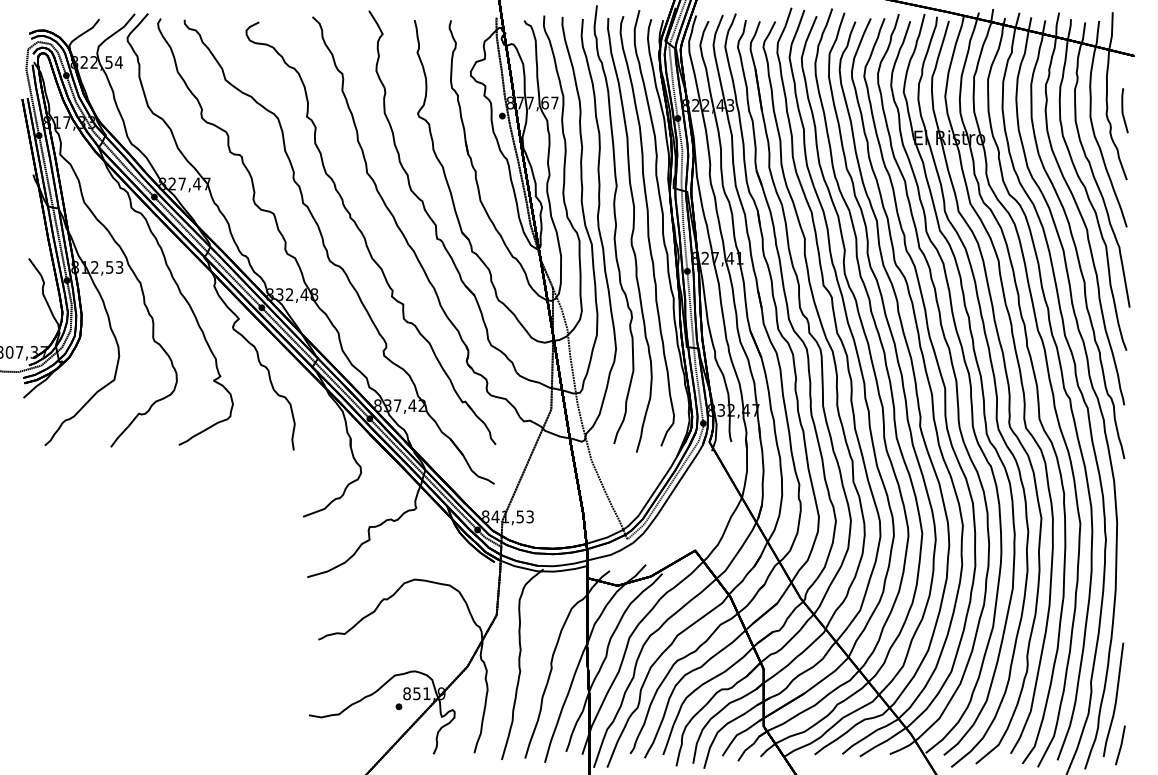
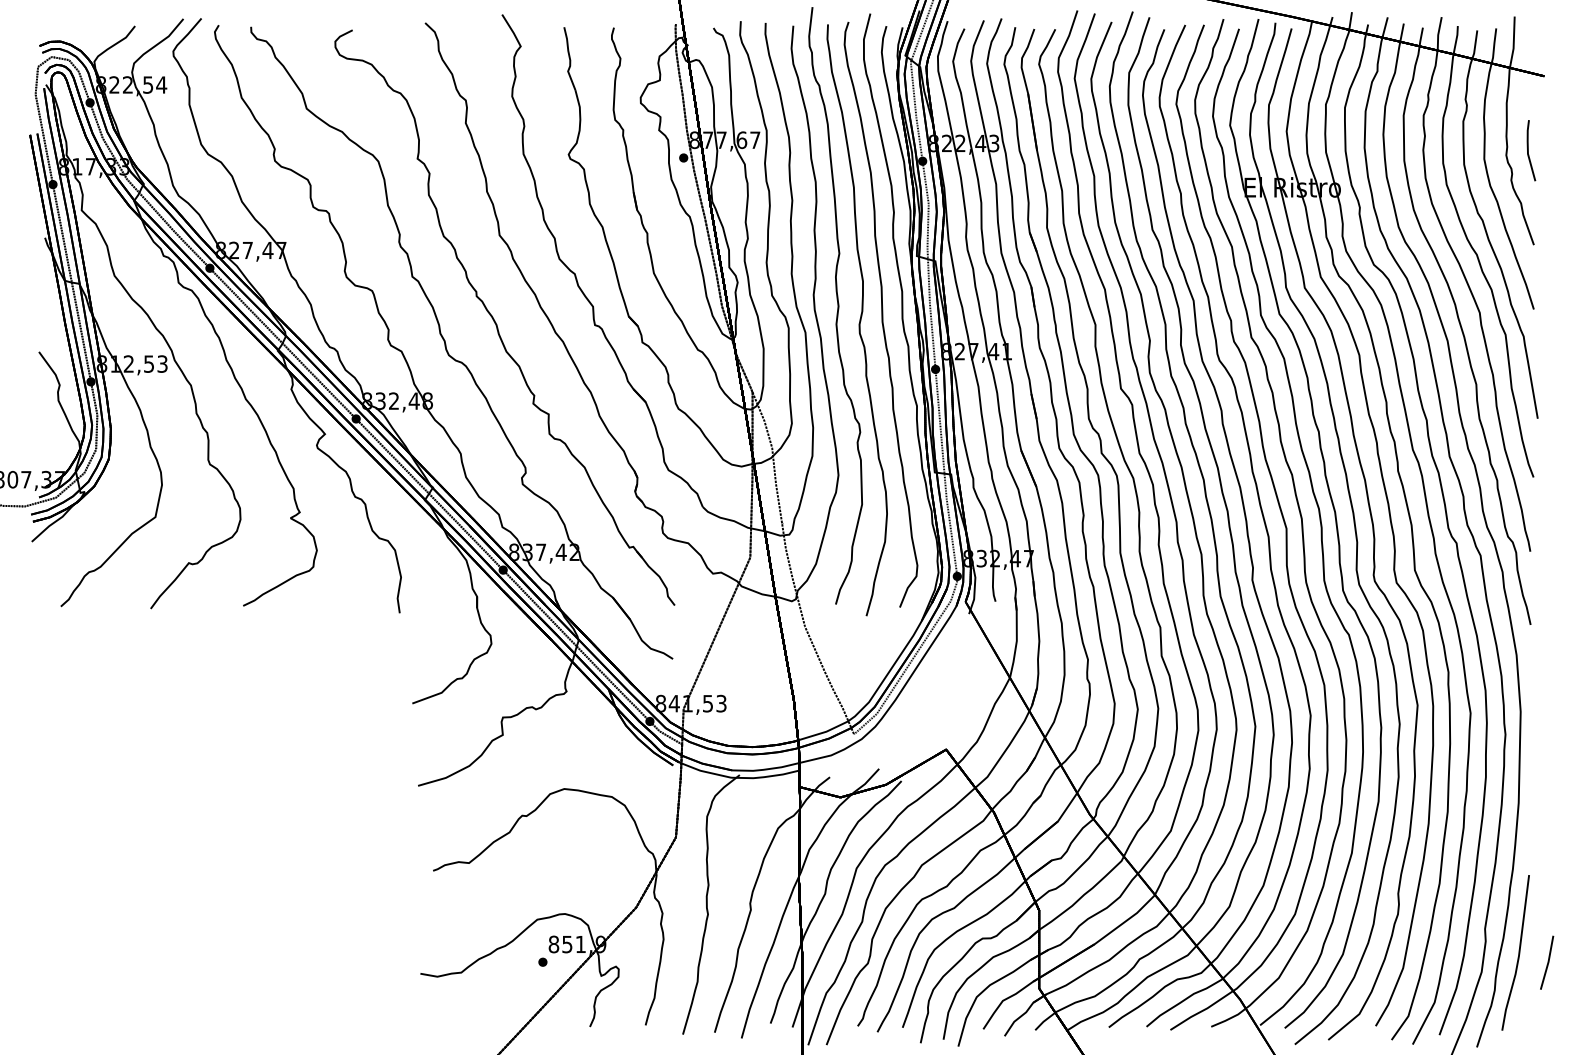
line: (1120, 745) -> (1547, 962), moved

